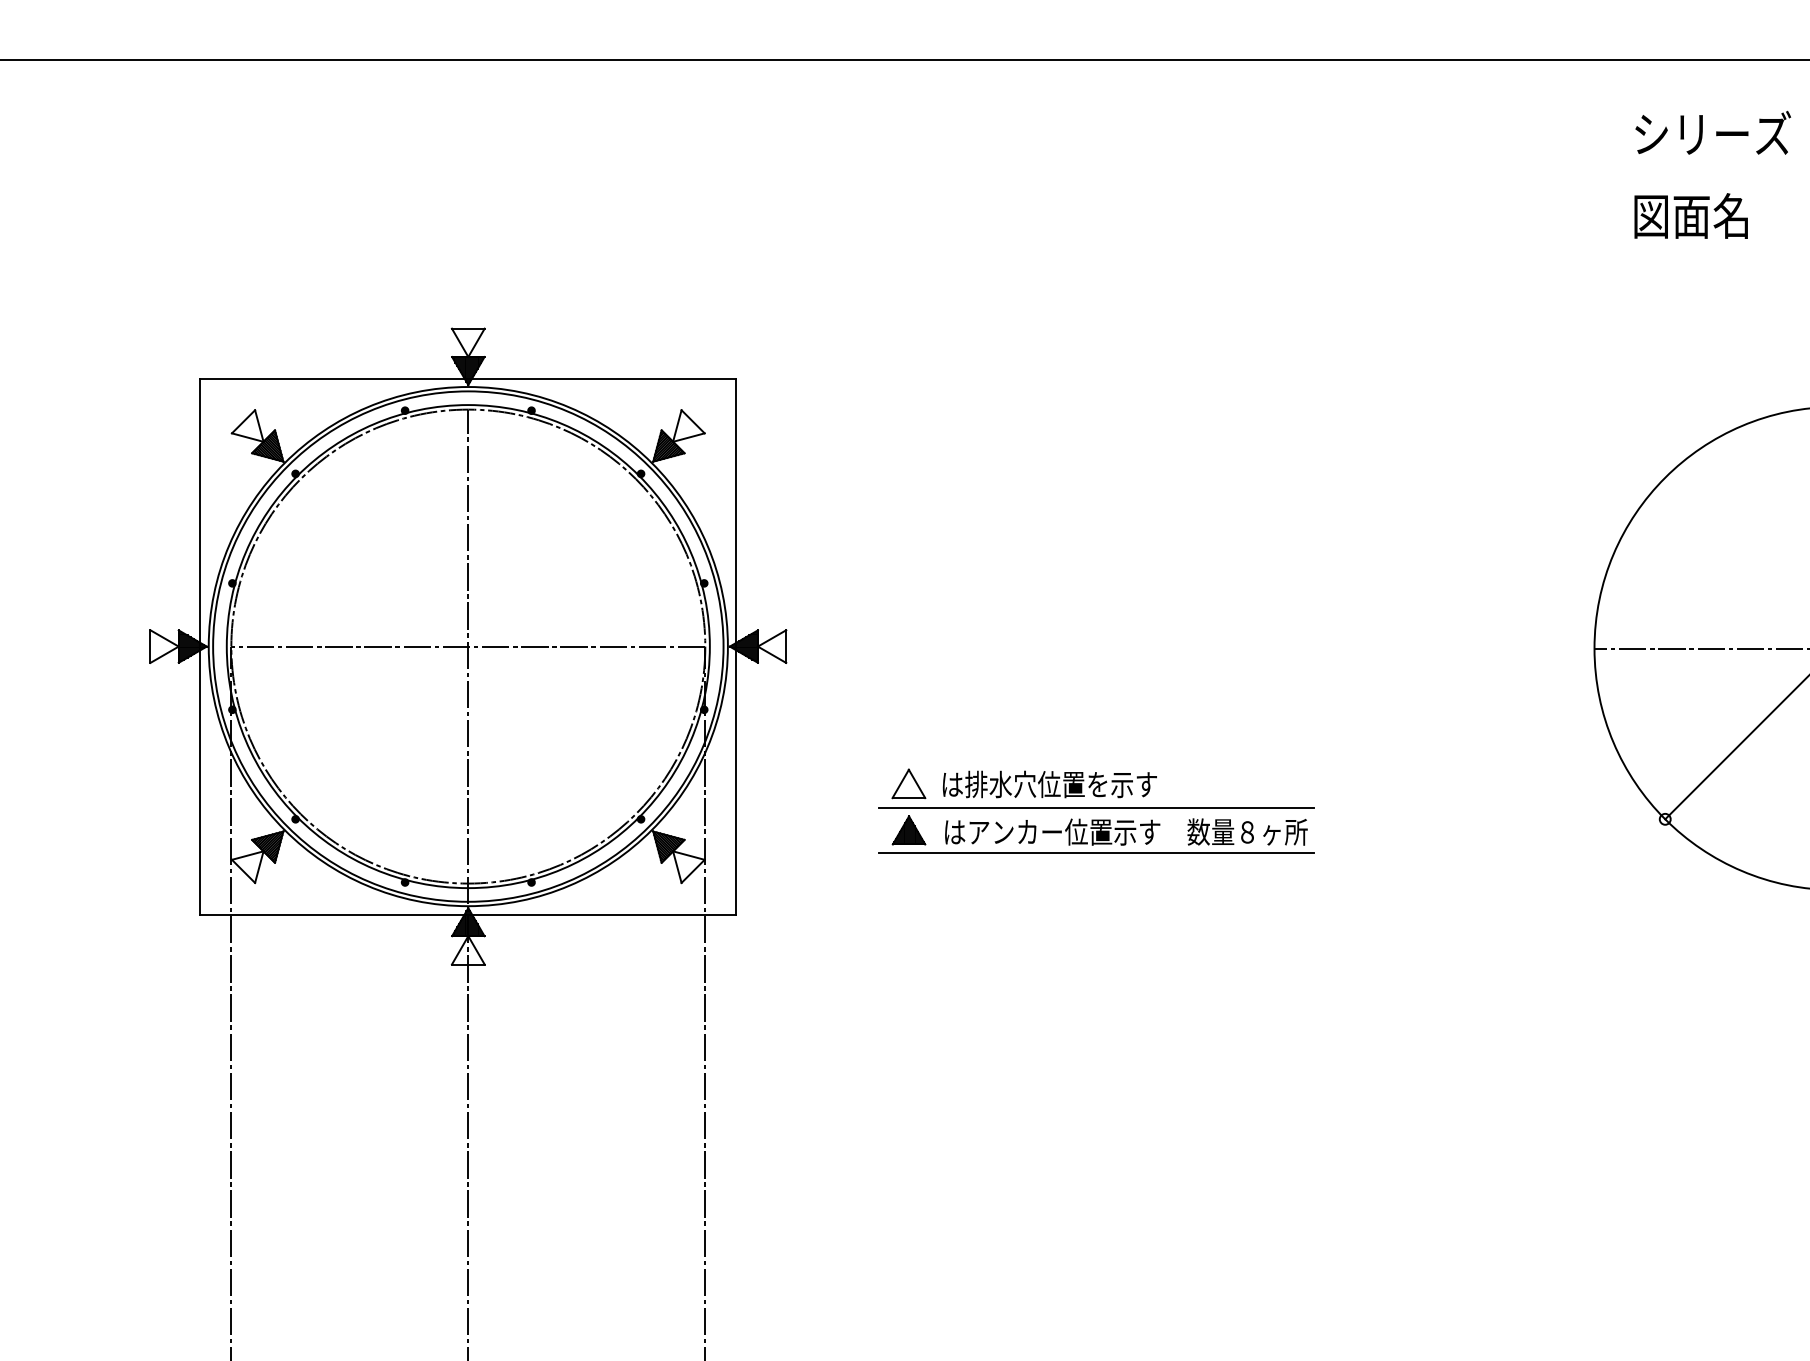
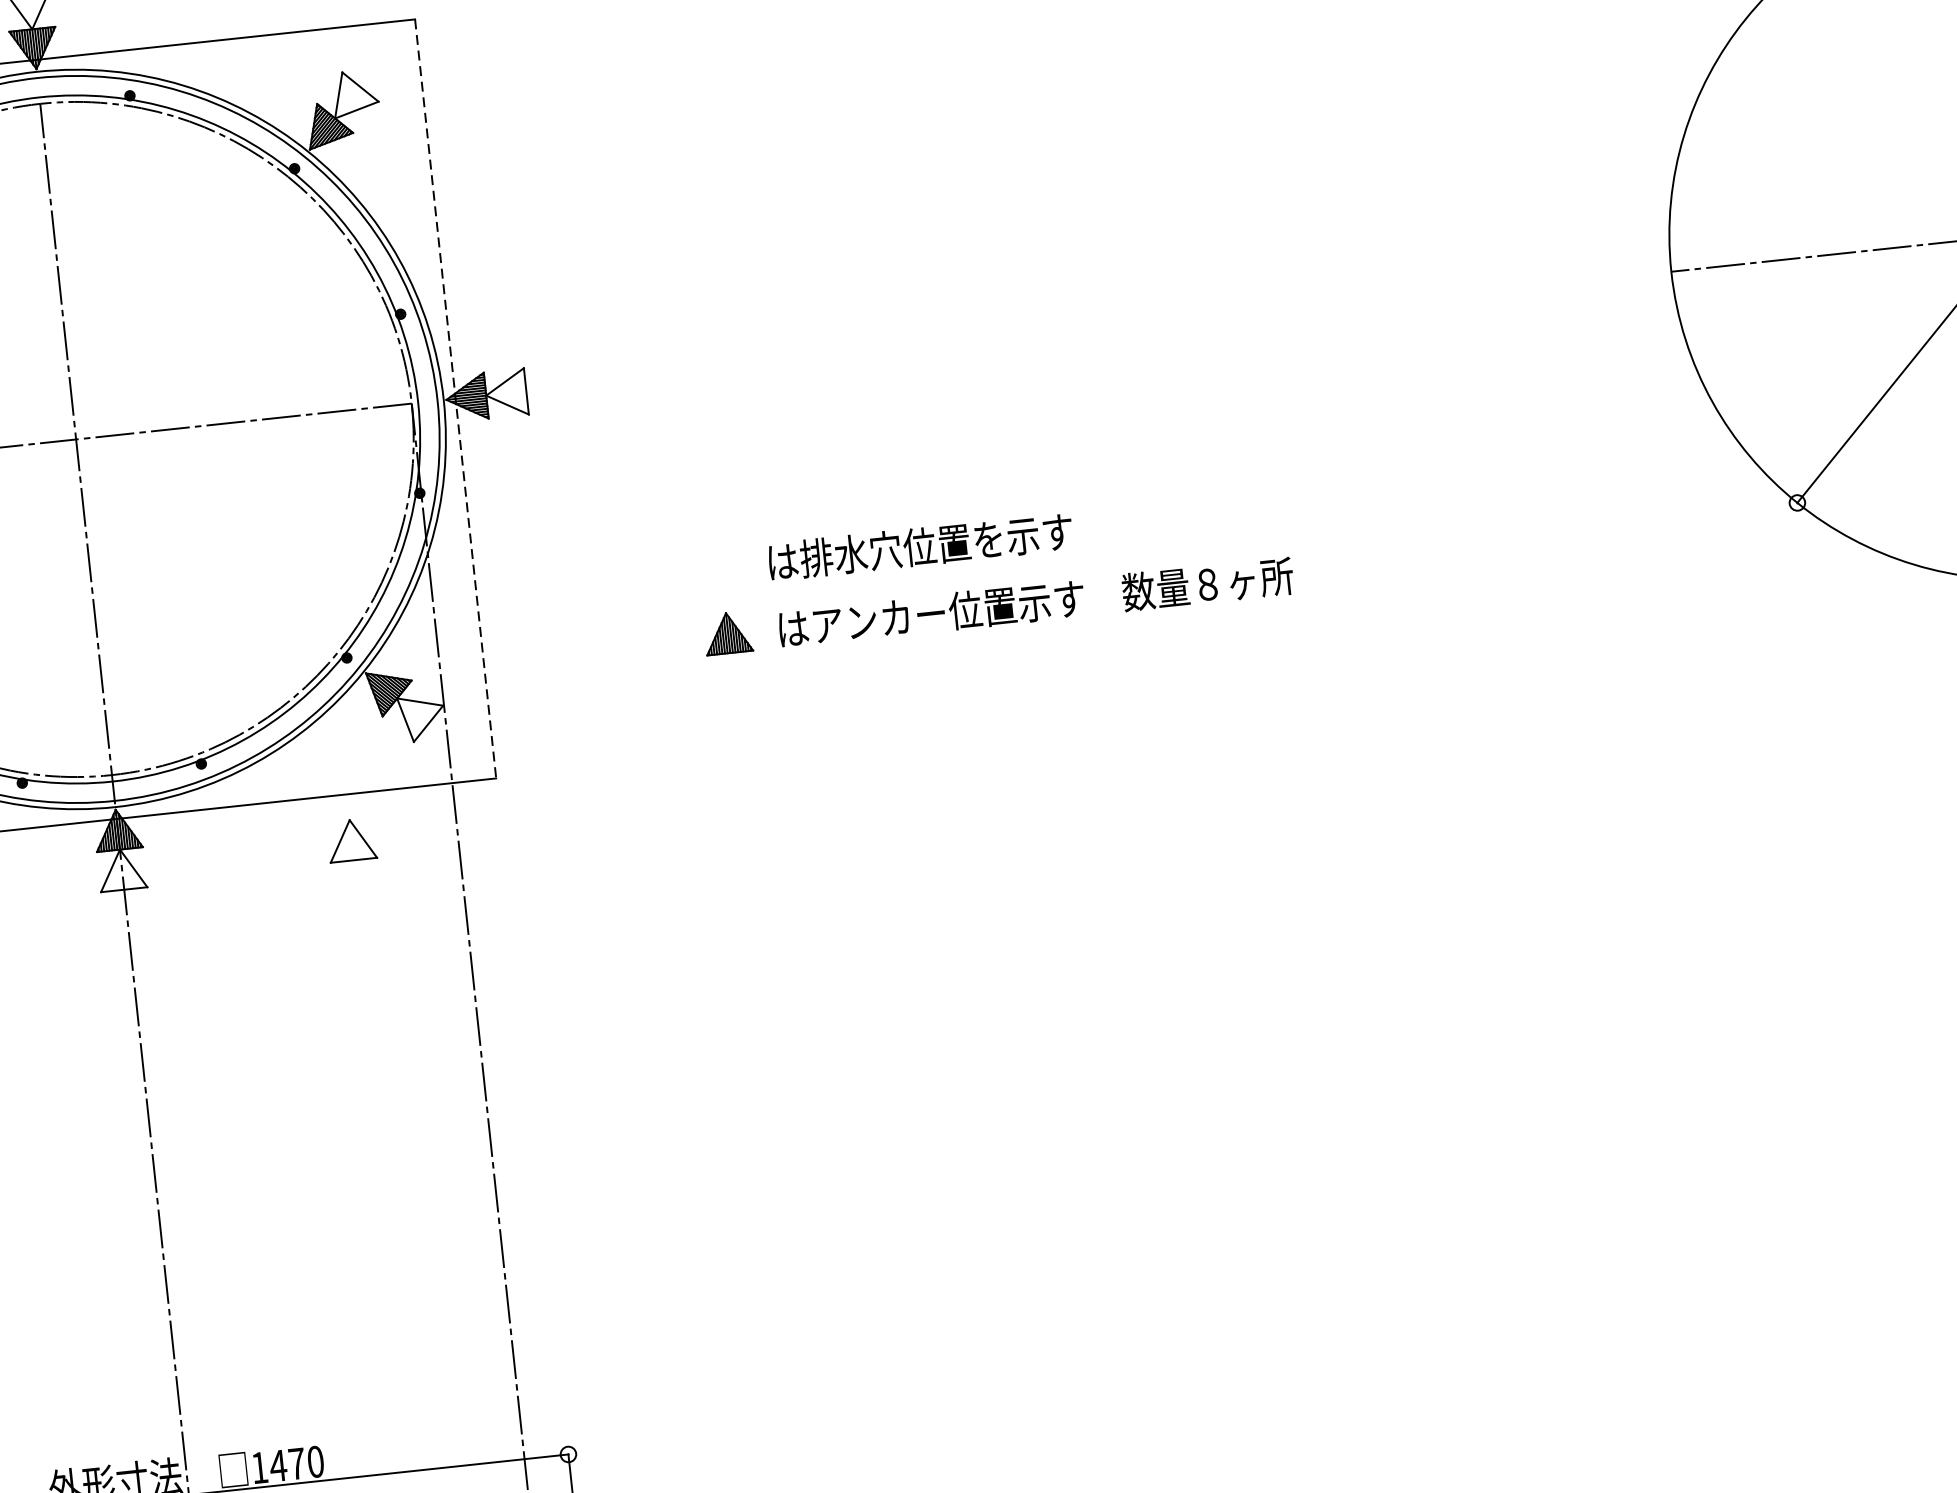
line: (736, 646) -> (455, 398), solid -> dashed
part: (908, 783) -> (351, 839), moved
line: (1096, 808) -> (990, 573), removed
line: (1096, 853) -> (997, 637), removed

